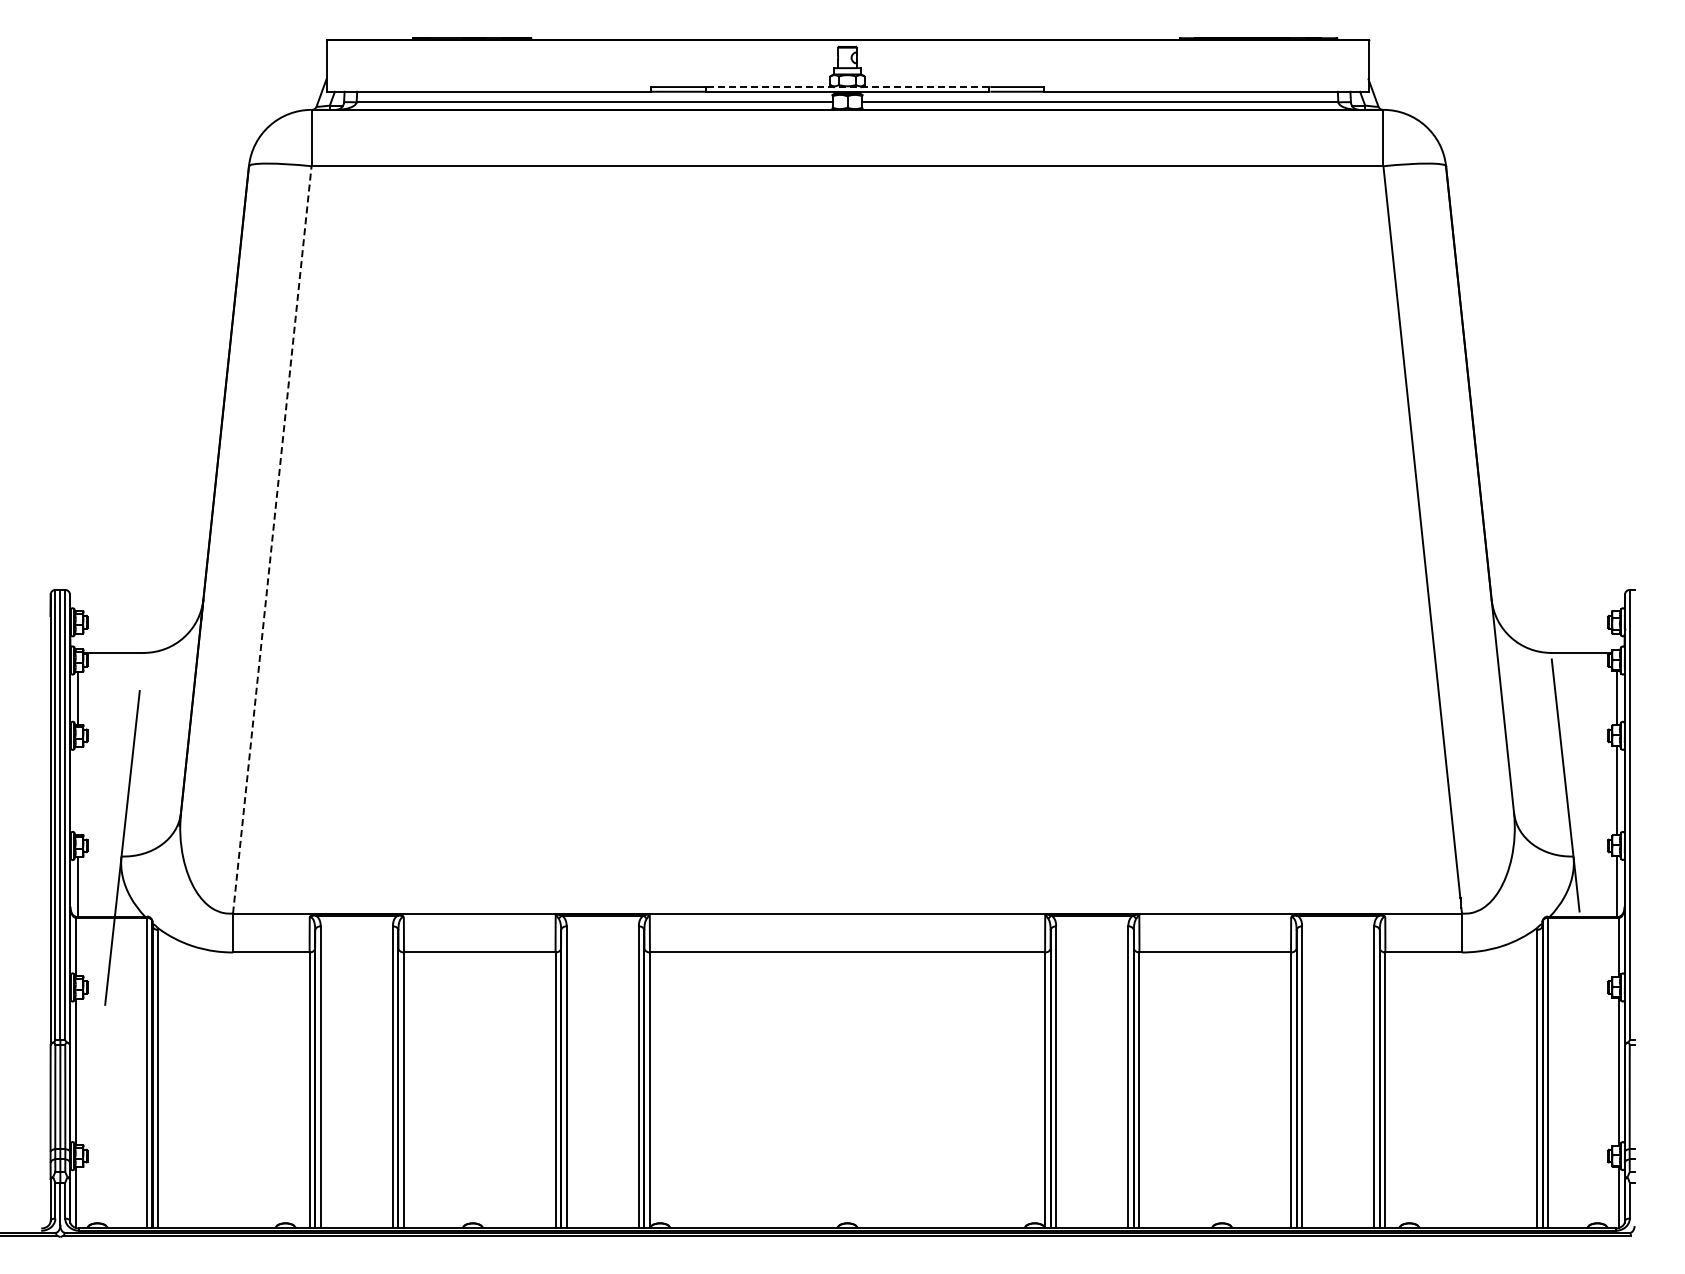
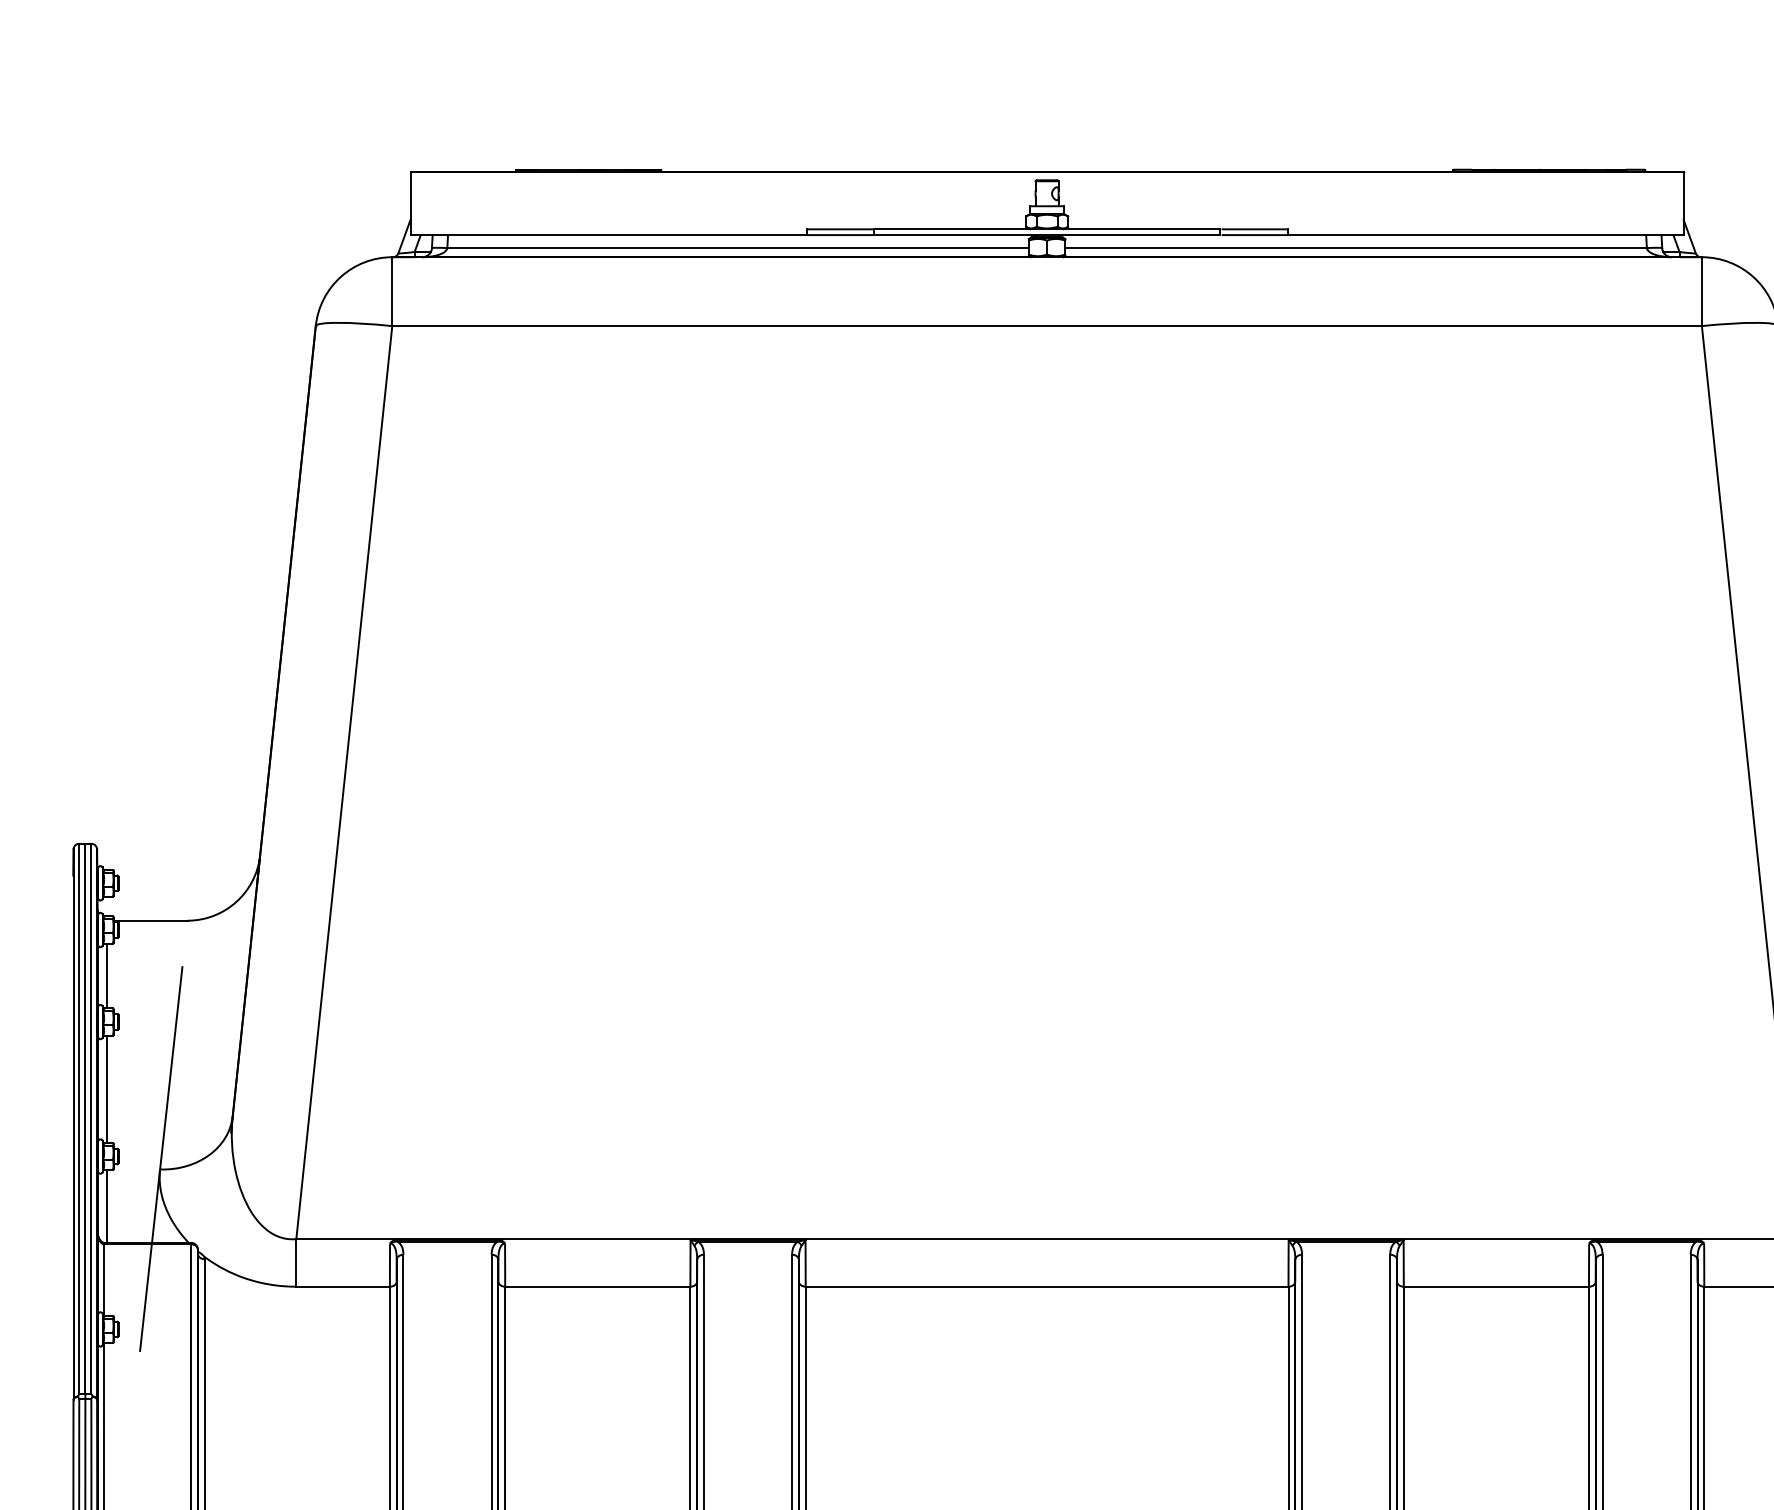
line: (847, 87) -> (1047, 229), dashed -> solid
line: (272, 539) -> (344, 782), dashed -> solid
line: (78, 790) -> (107, 1088), added

